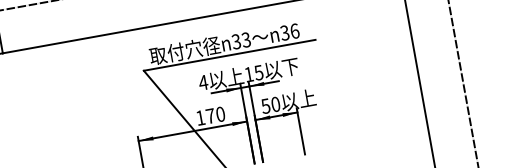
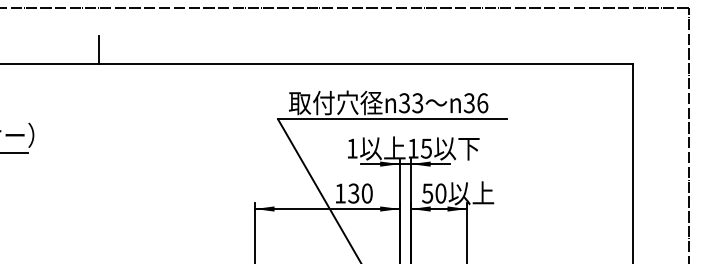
text: (203, 82) -> (352, 148), 4 -> 1
text: (210, 116) -> (353, 193), 170 -> 130

